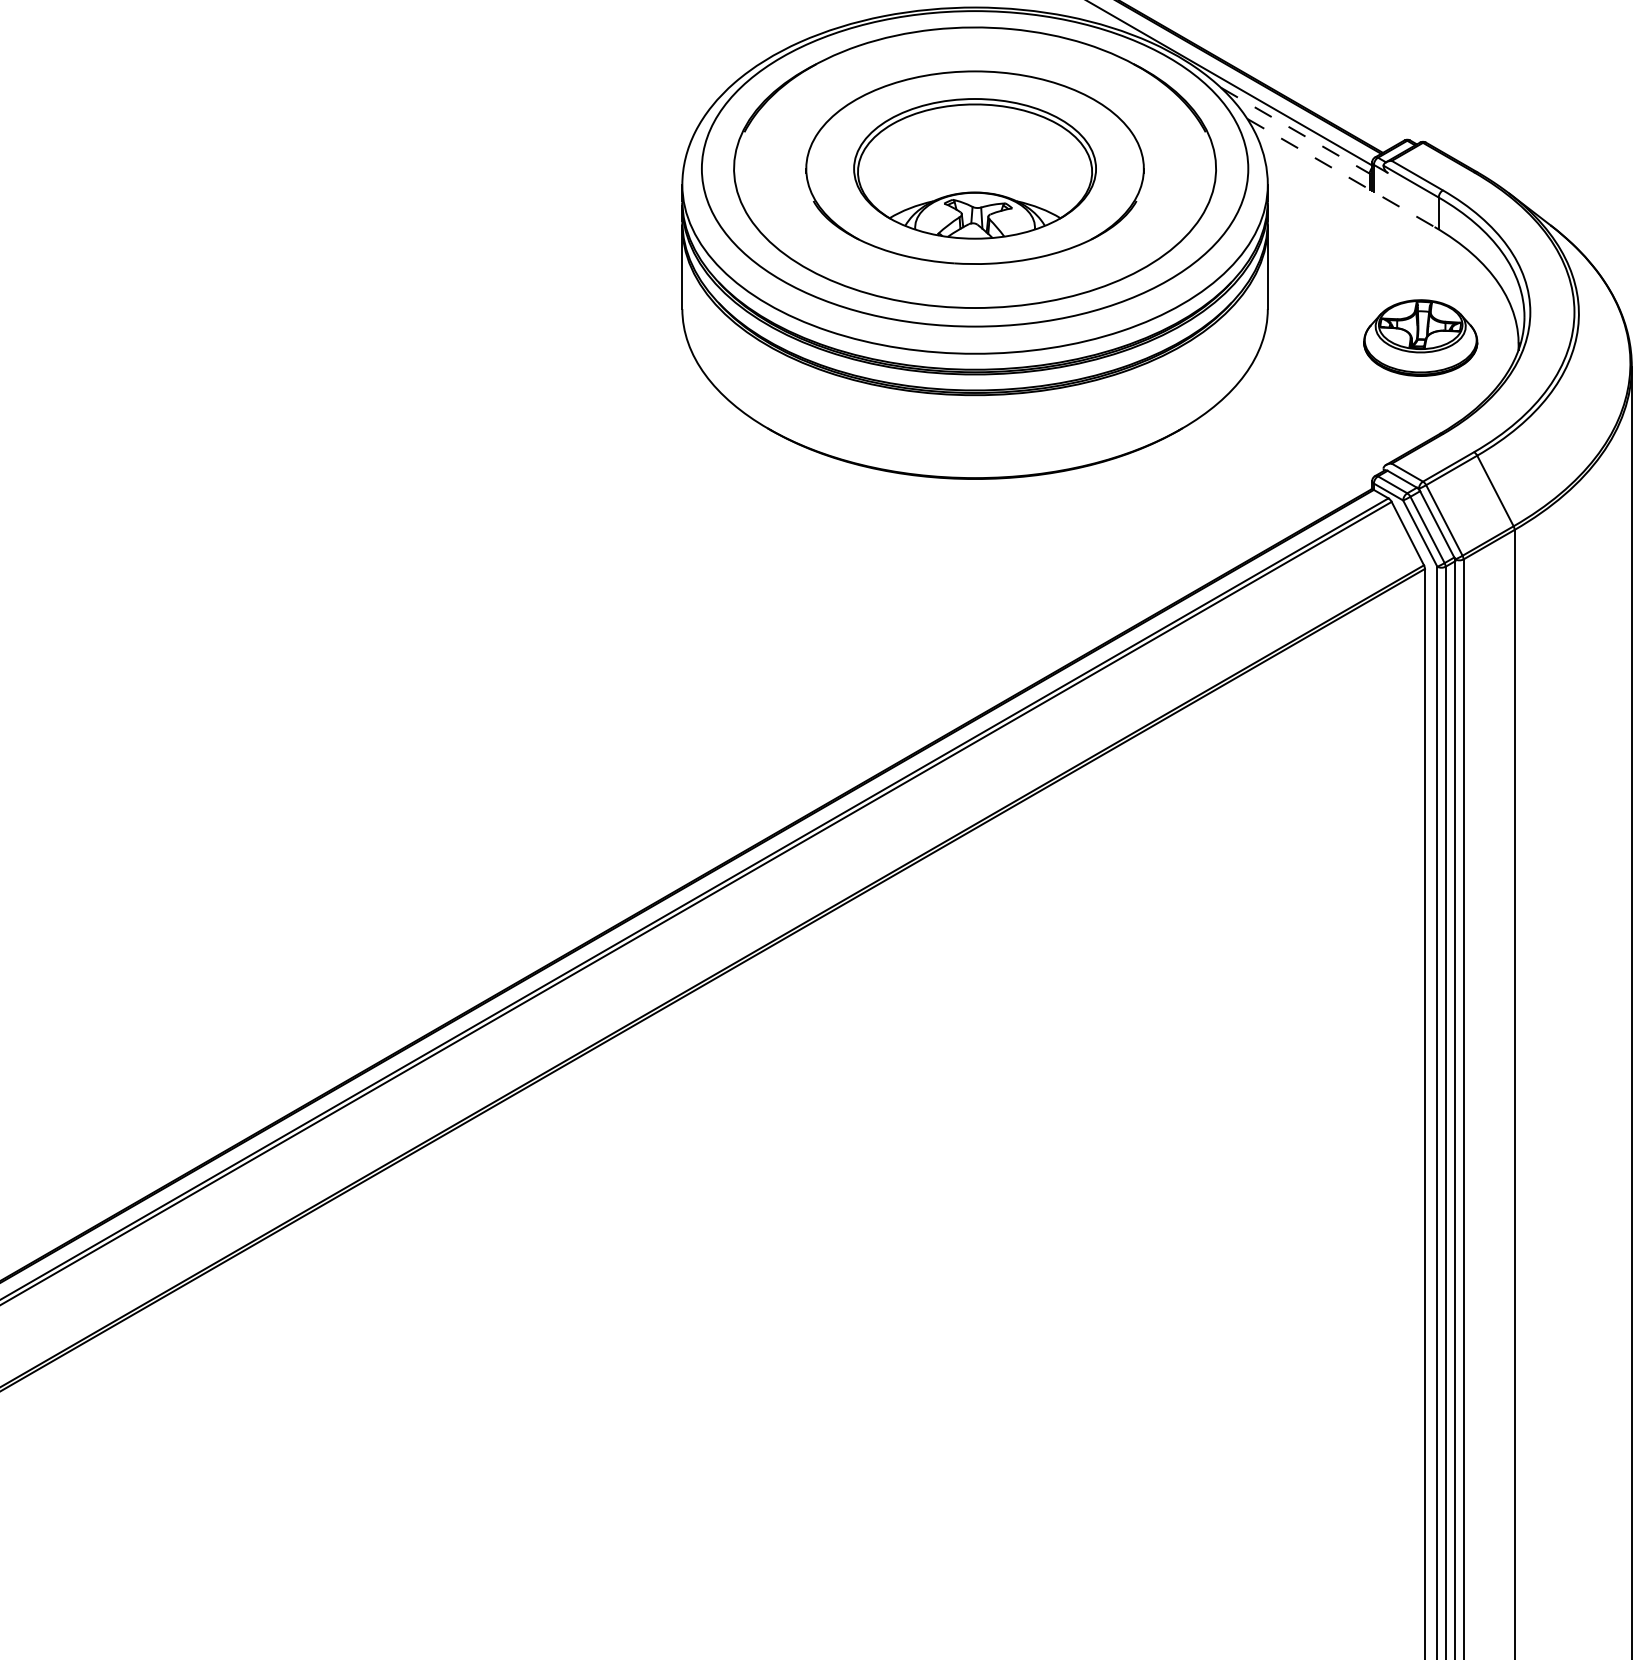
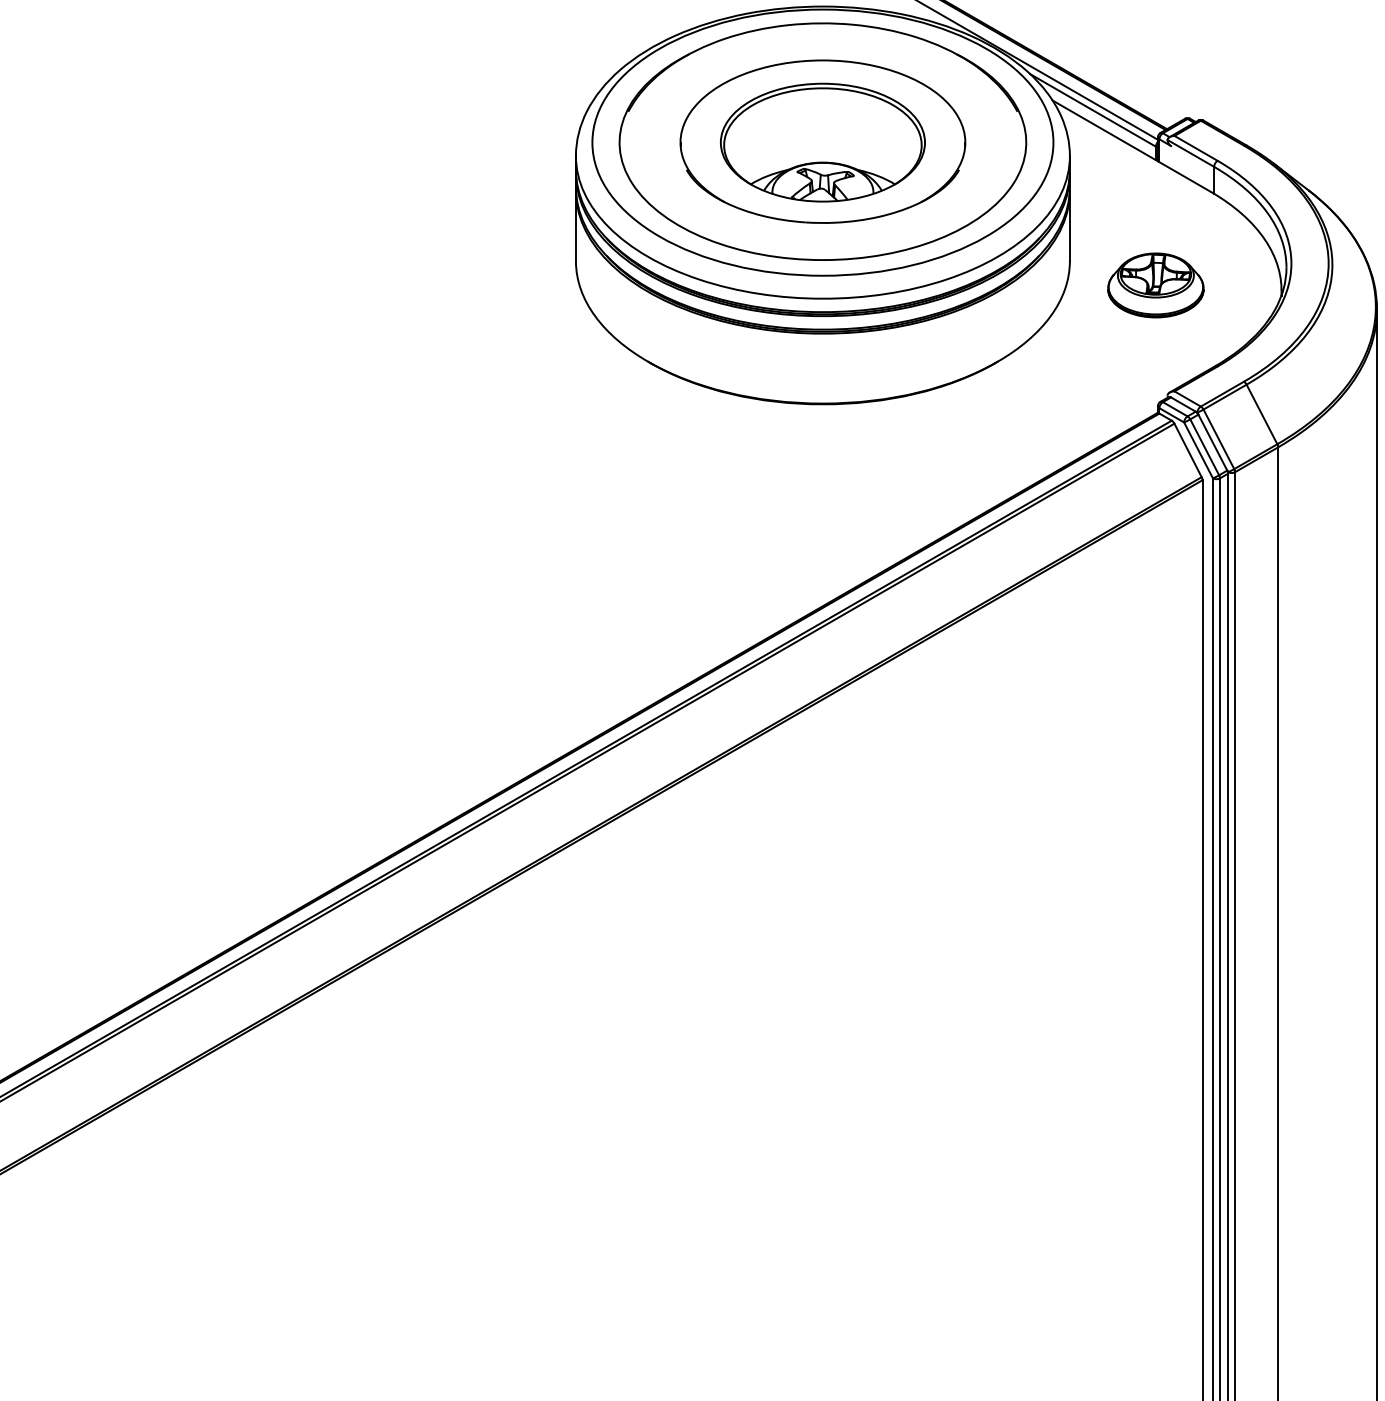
line: (1295, 130) -> (1093, 110), dashed -> solid
line: (1341, 173) -> (1132, 146), dashed -> solid
part: (1420, 338) -> (1155, 285), moved

